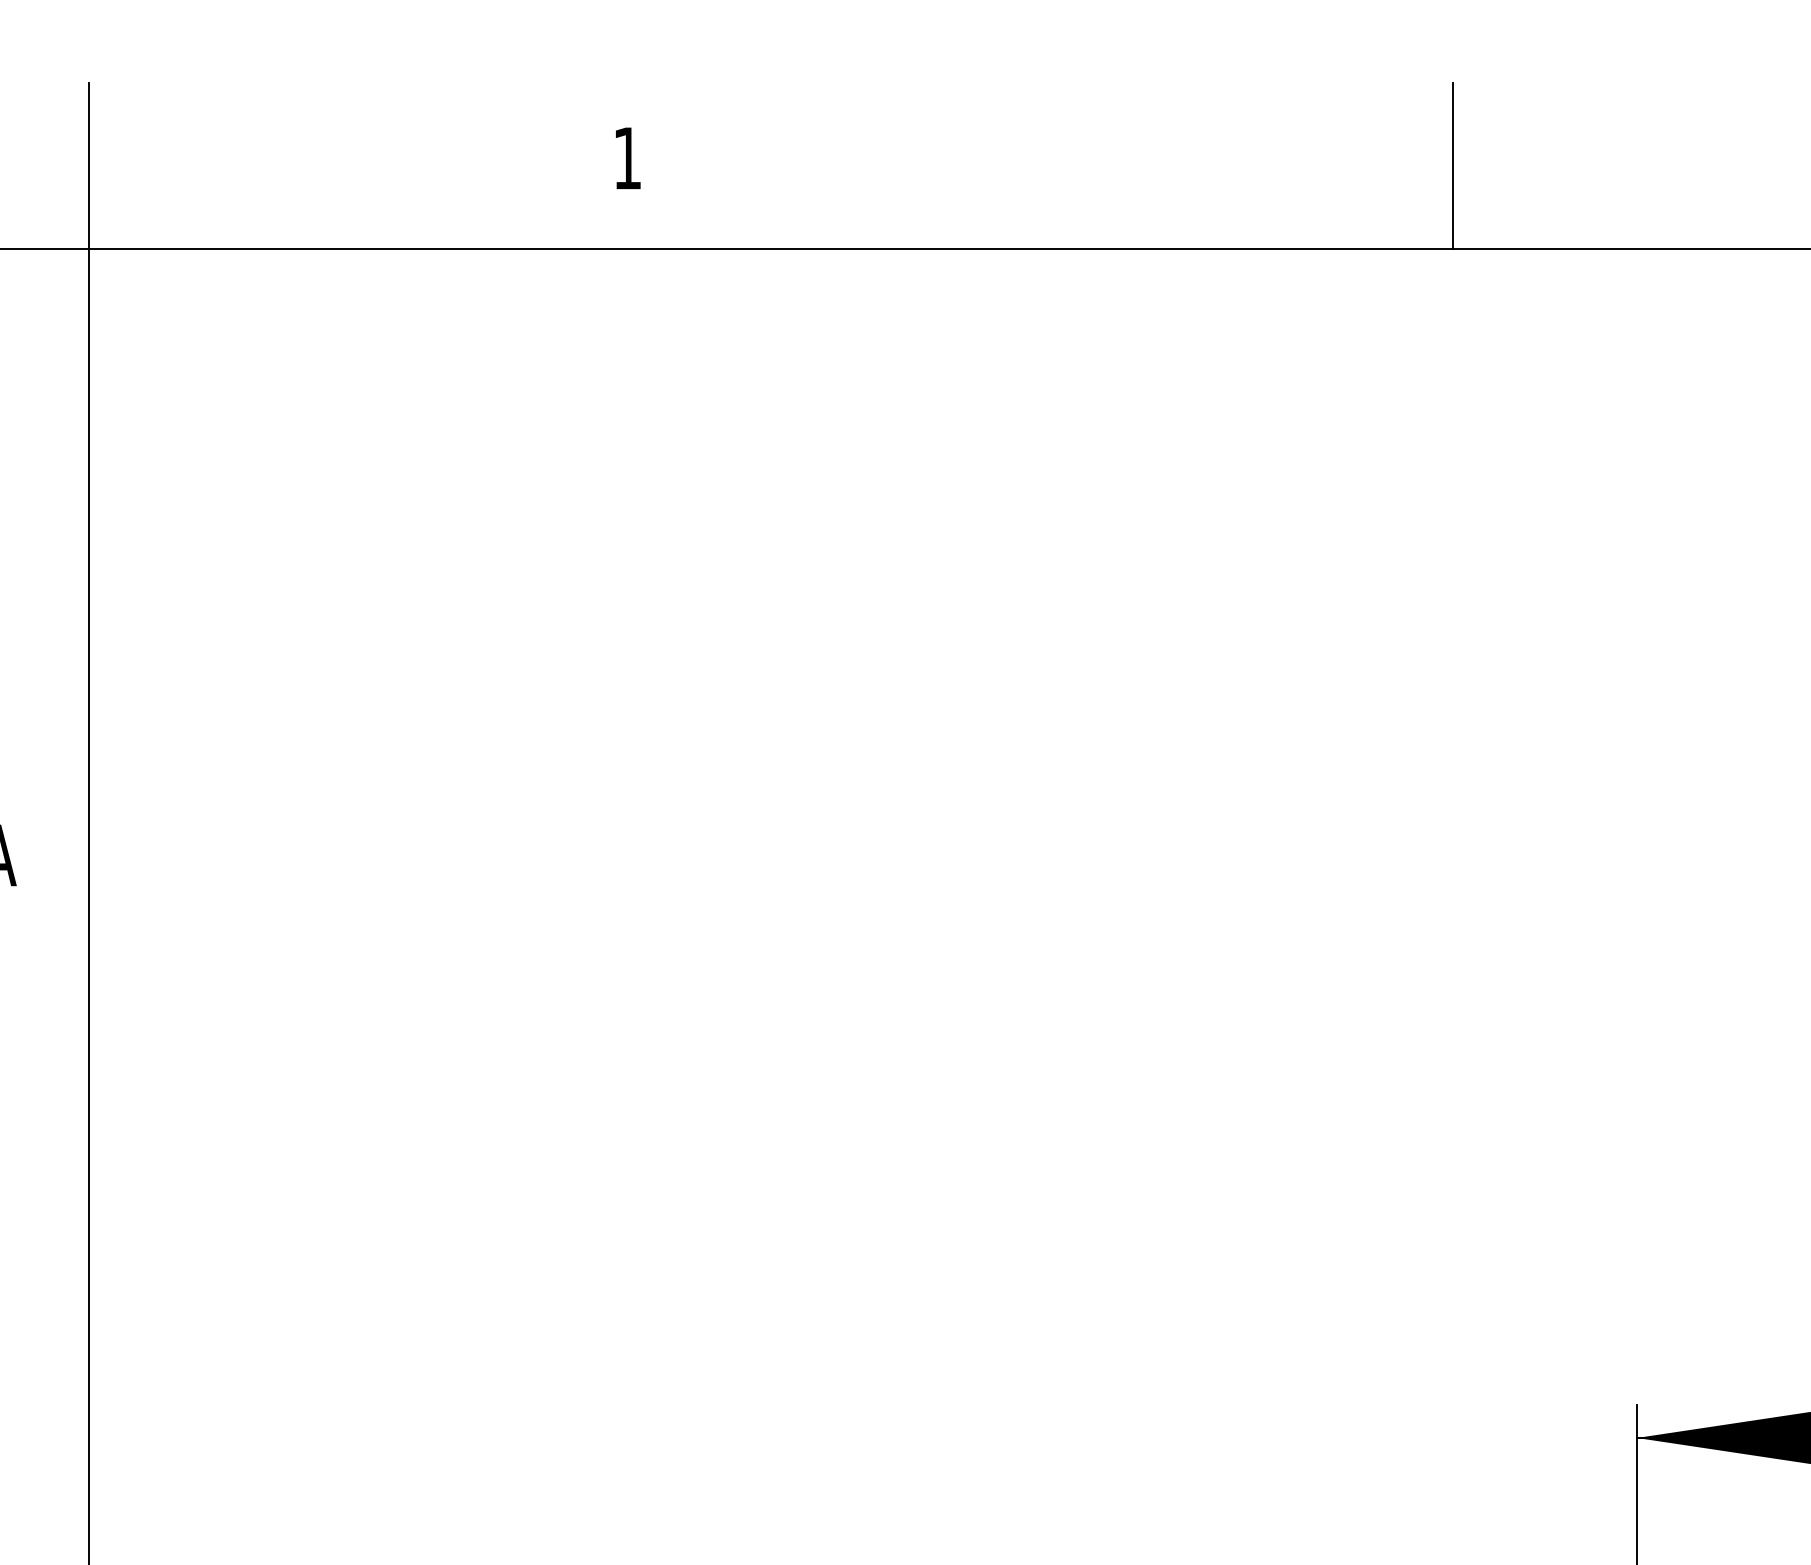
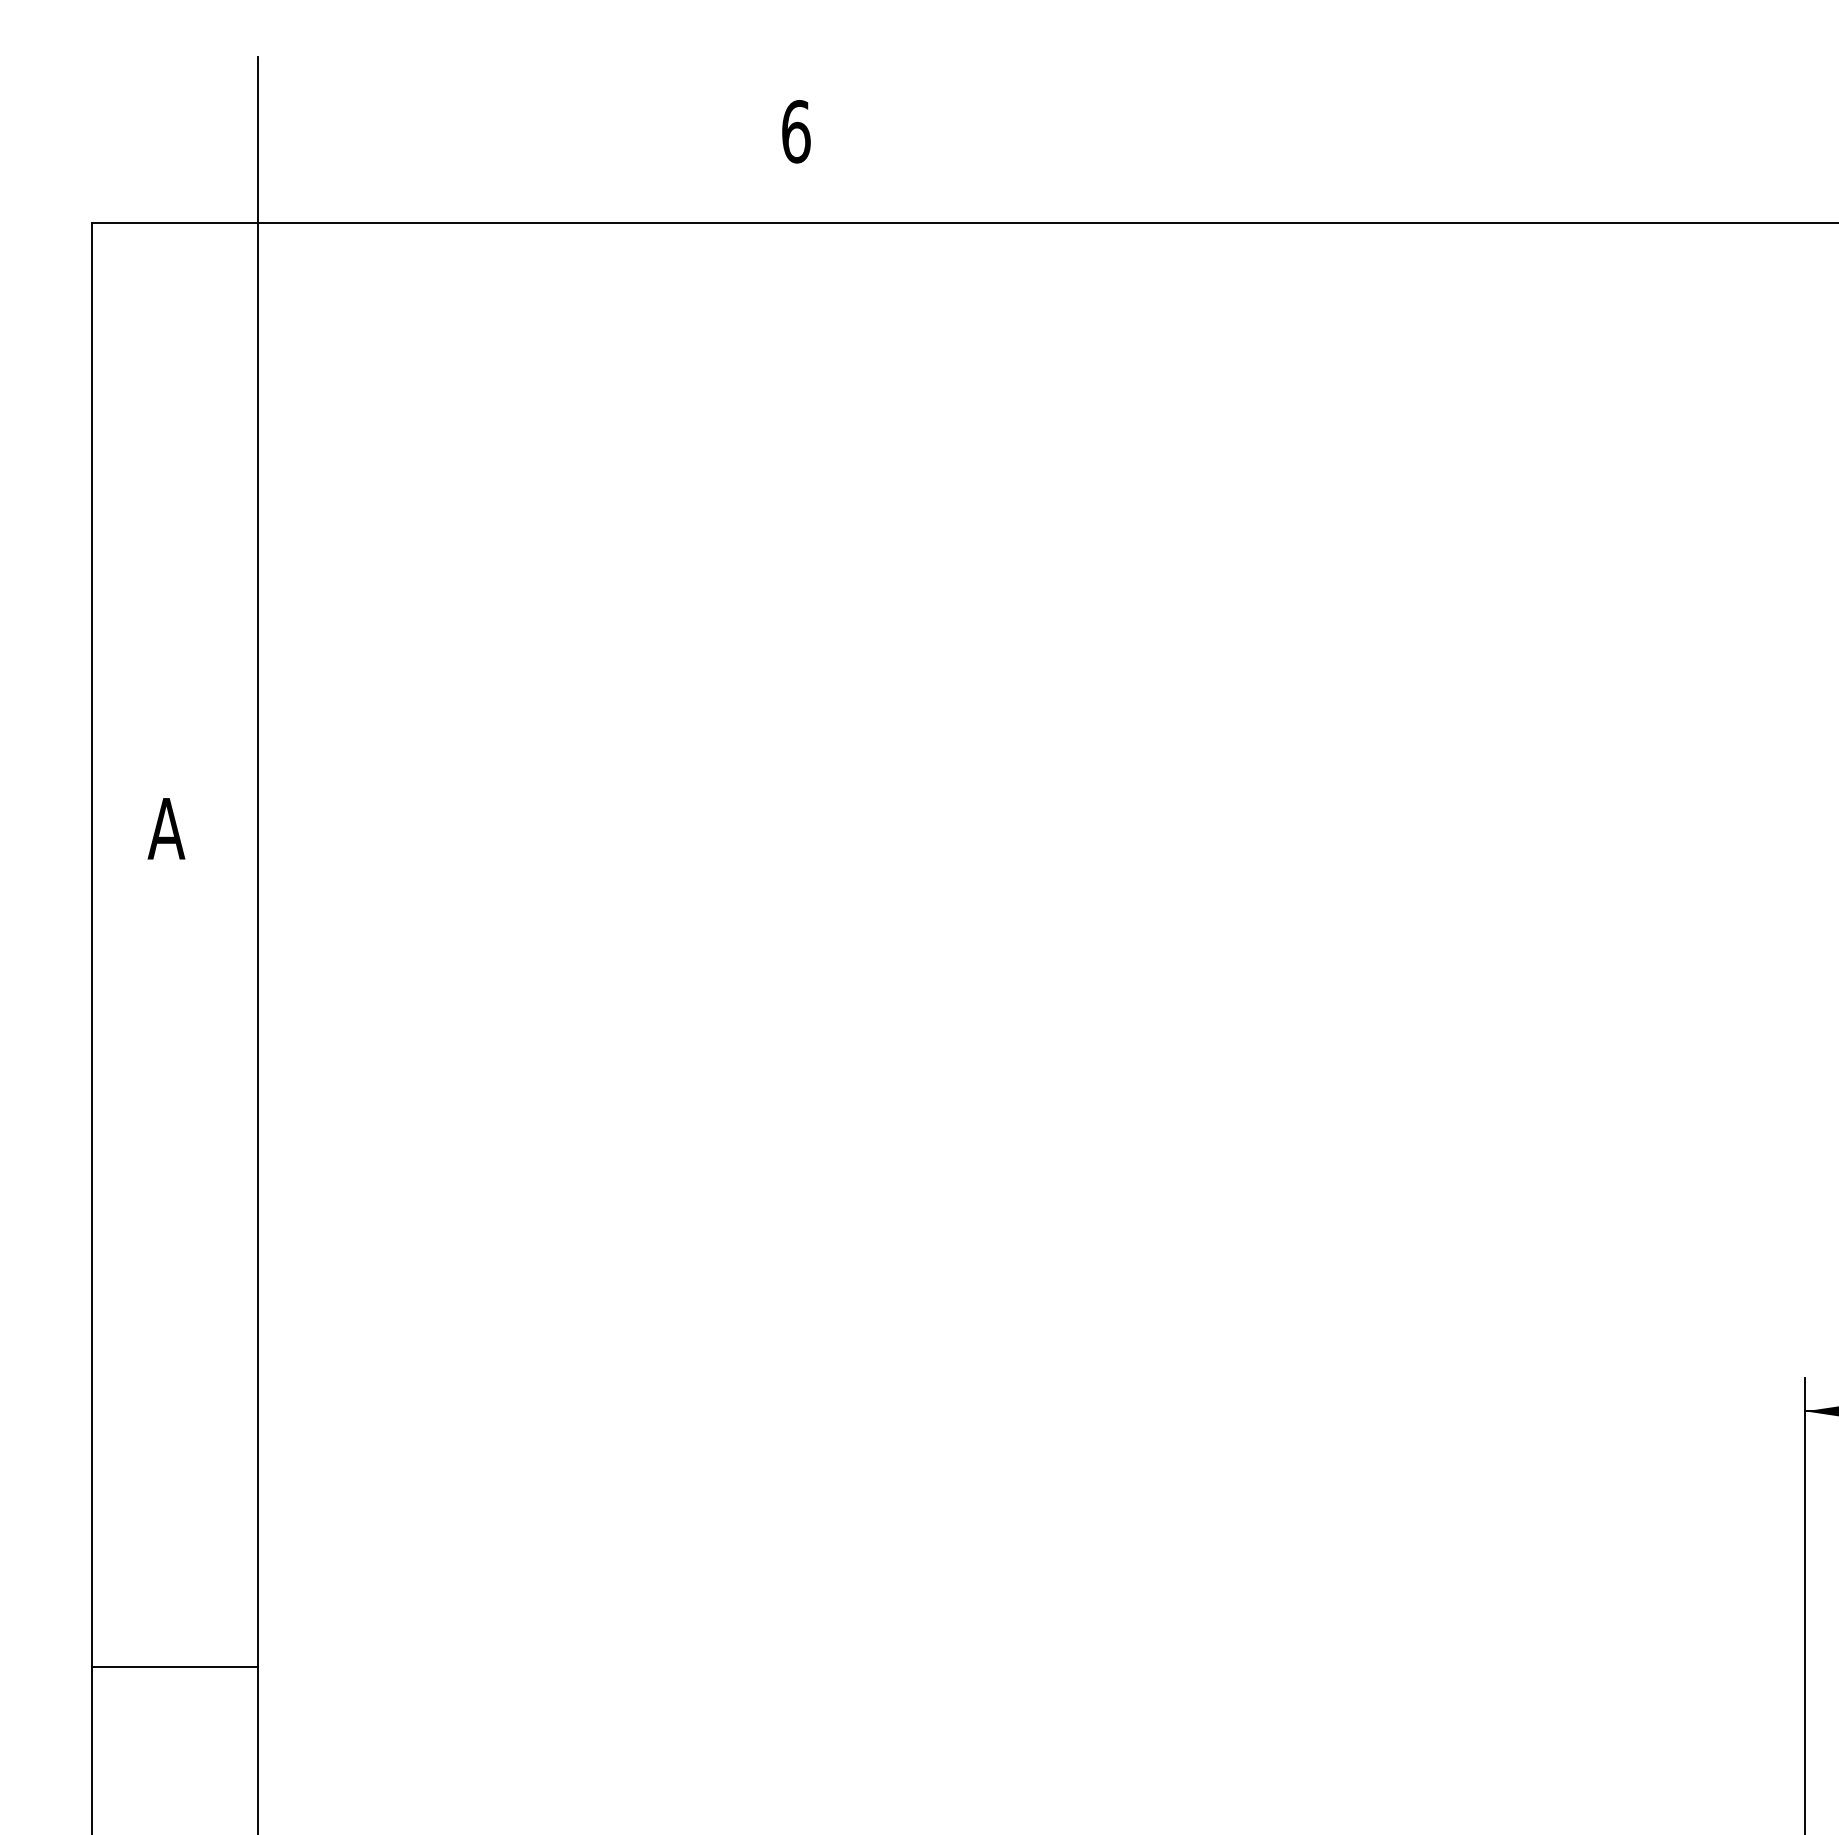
text: (627, 158) -> (796, 131), 1 -> 6
line: (1452, 166) -> (1621, 139), removed

